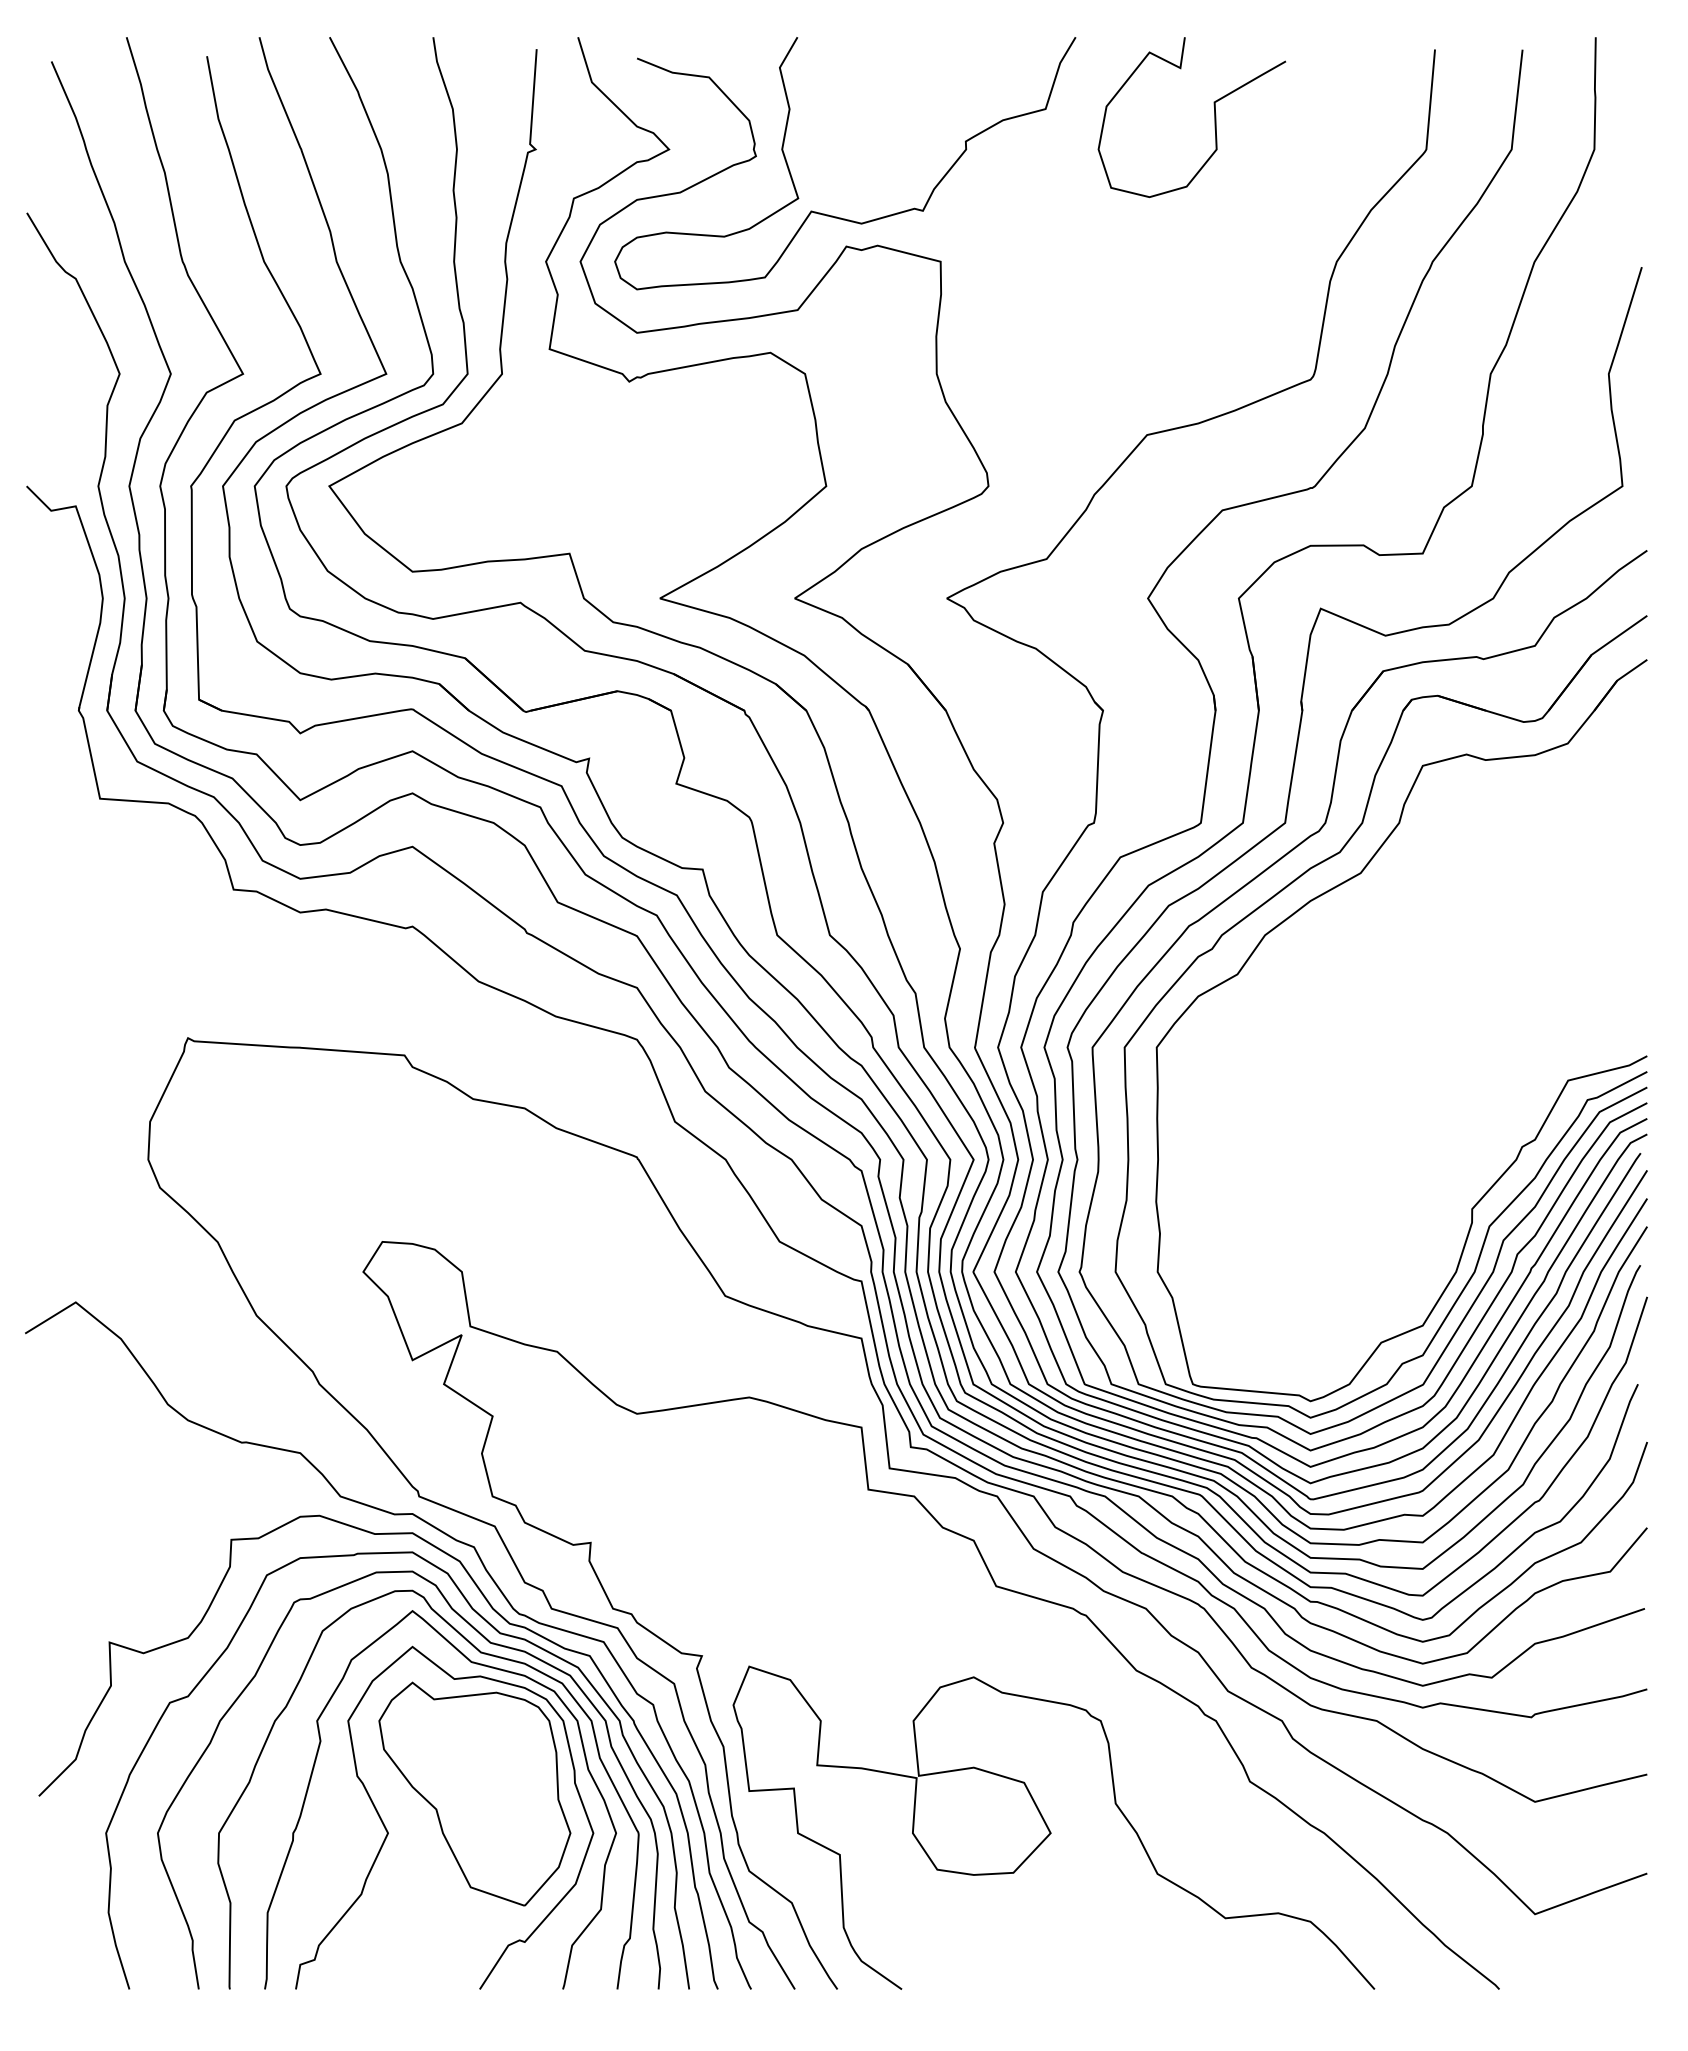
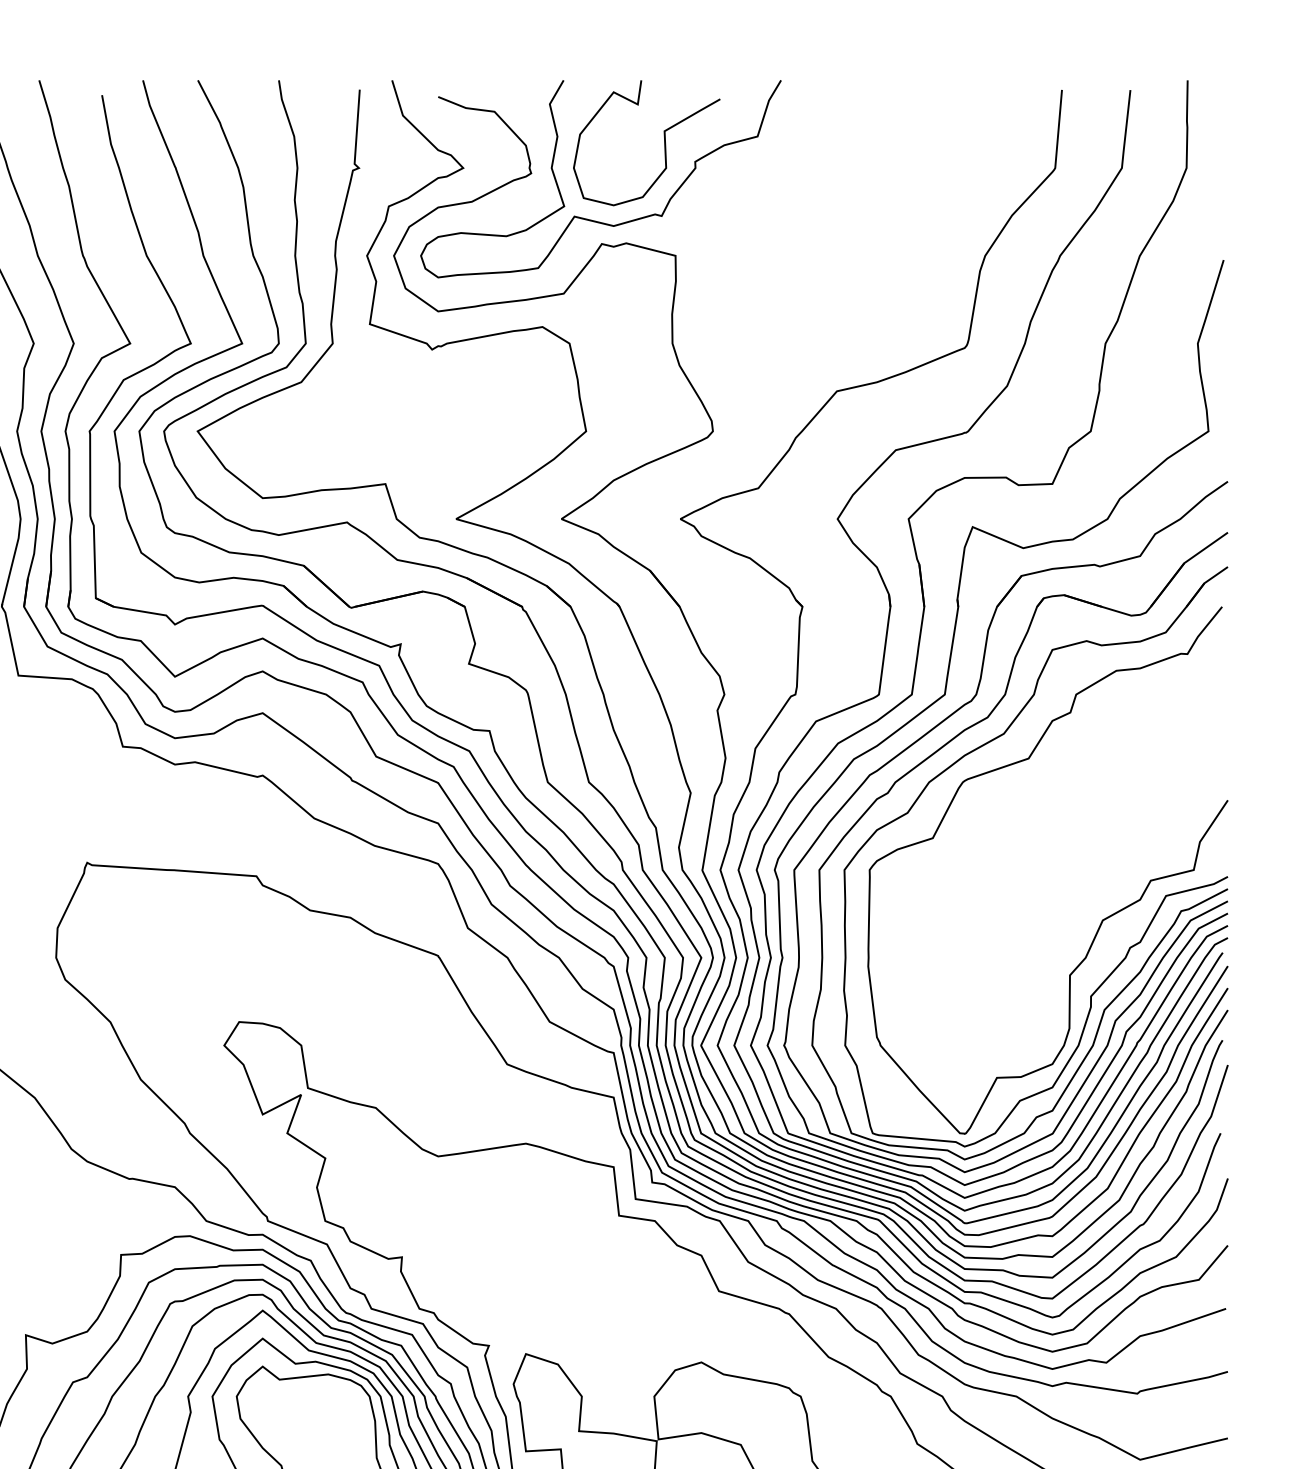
curve: (1214, 117) -> (664, 143), moved
curve: (1486, 1111) -> (1102, 920), added

